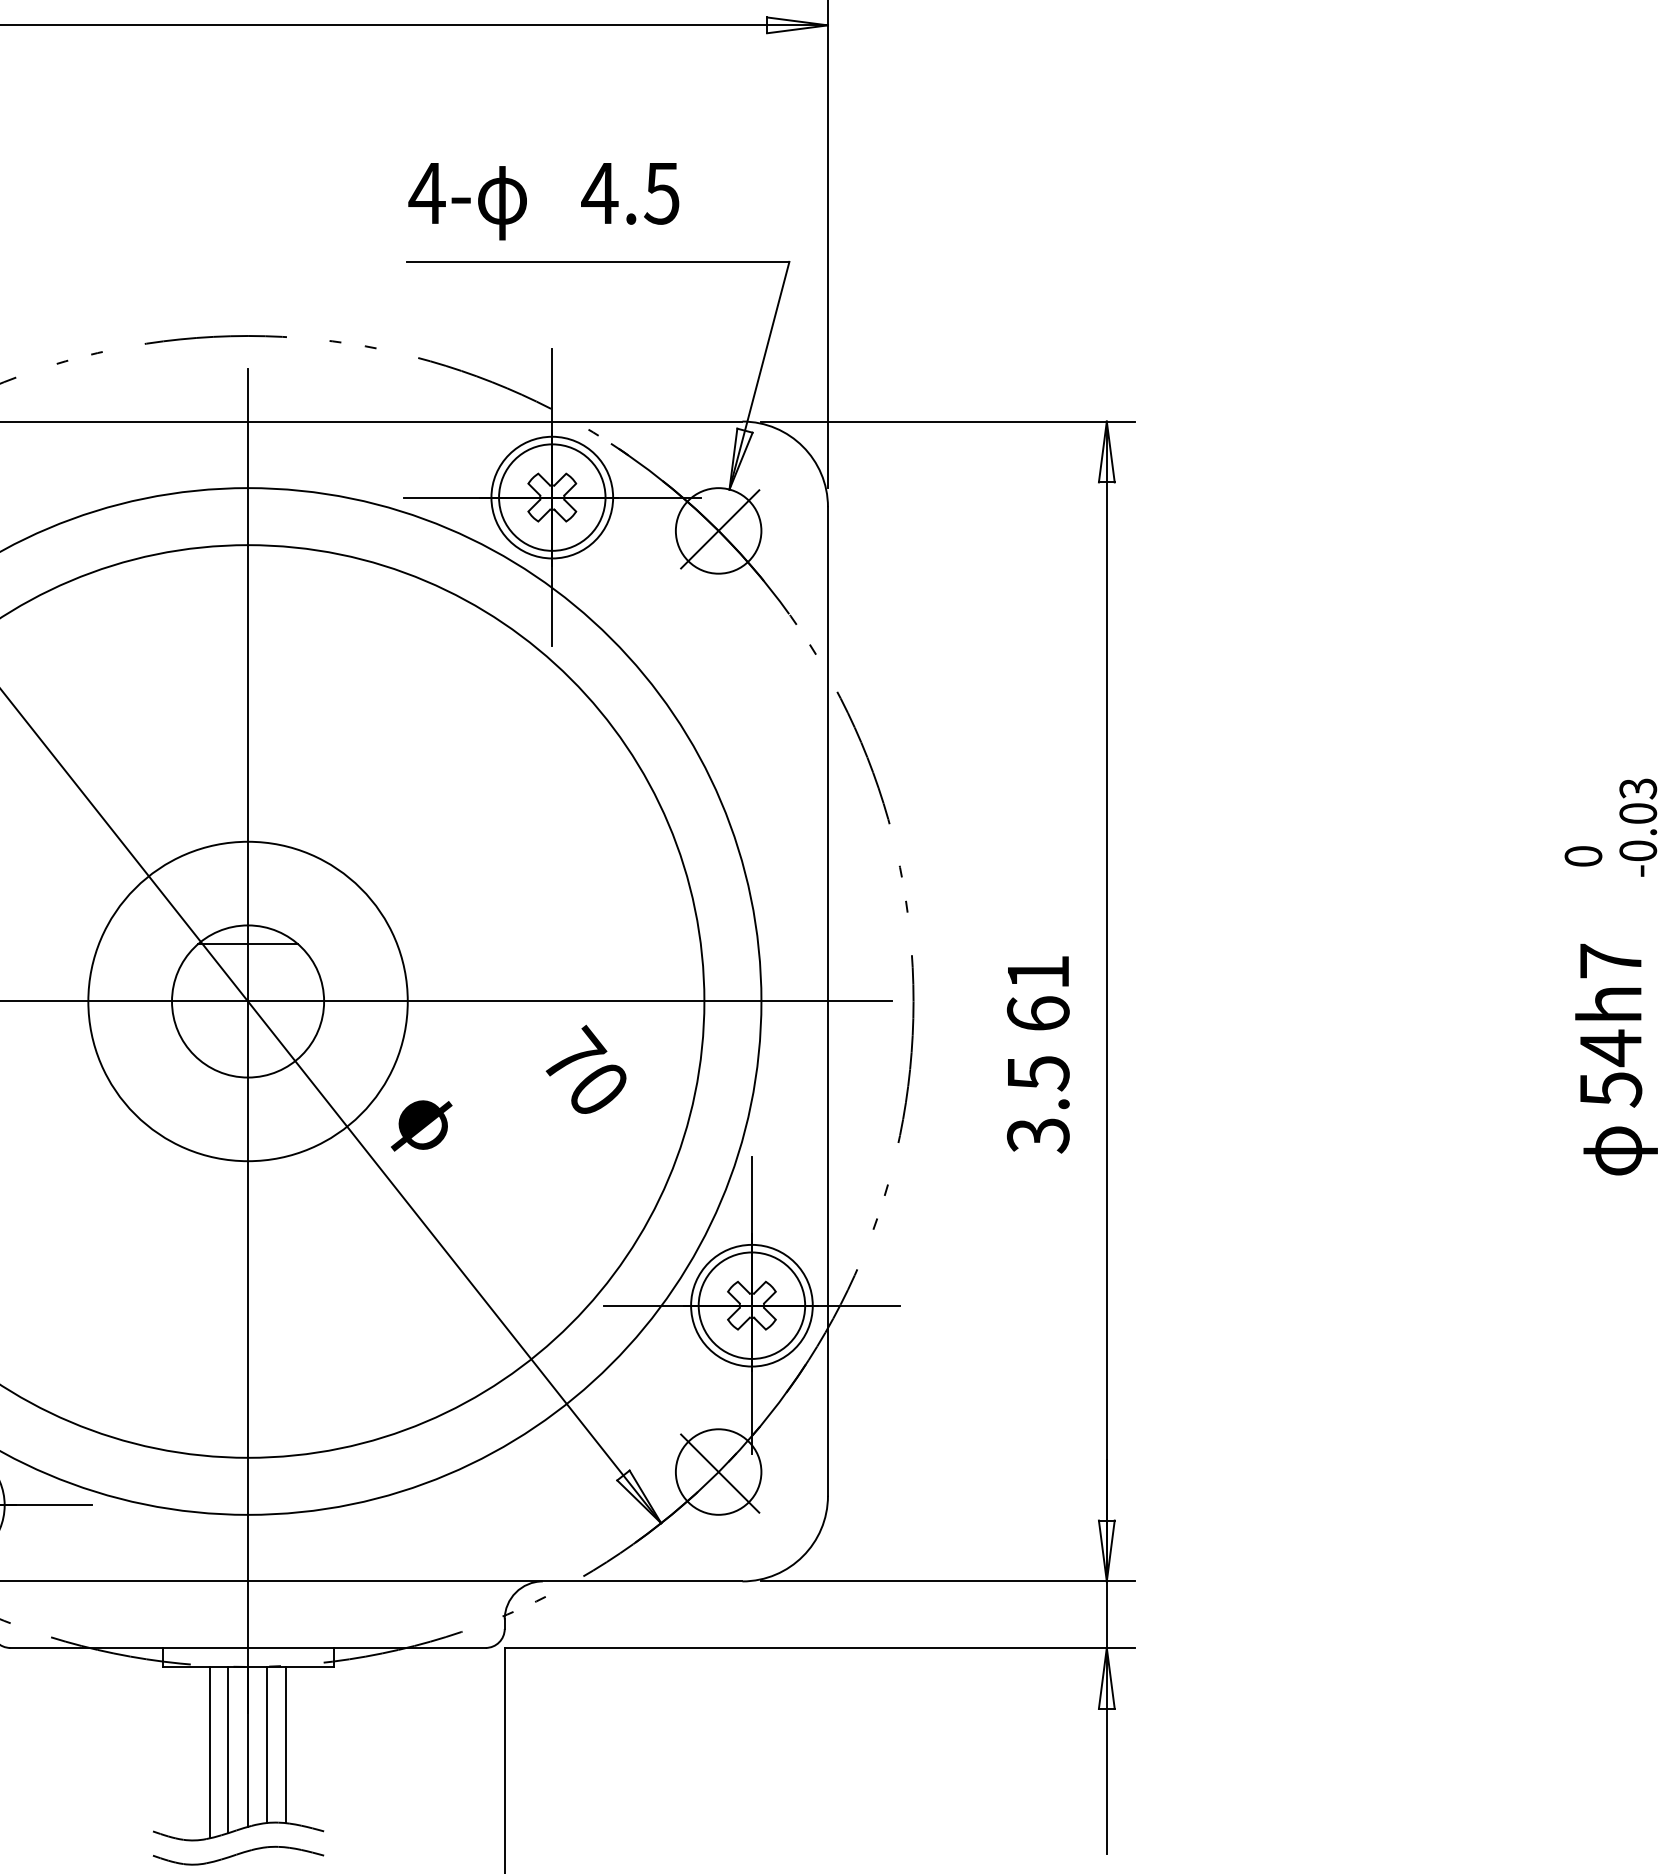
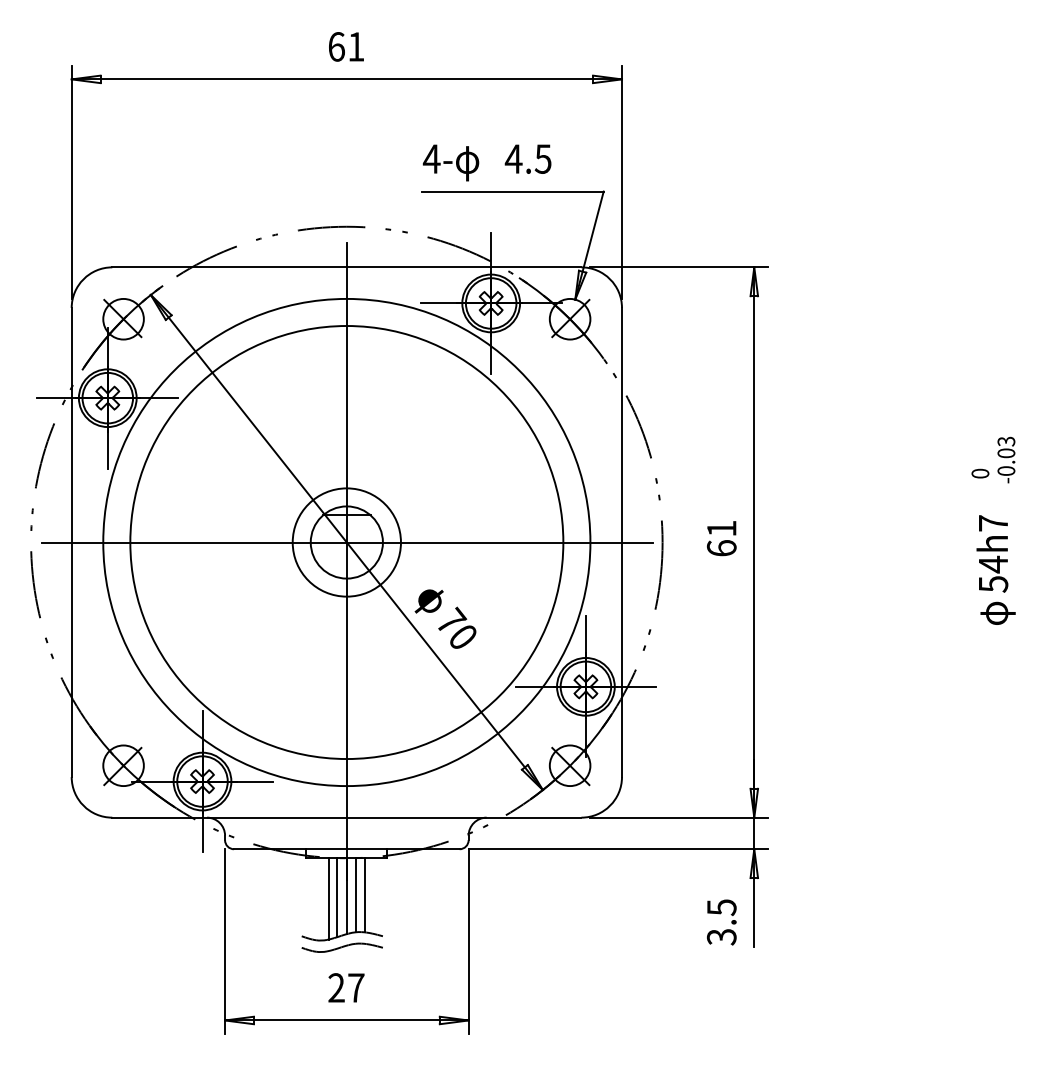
circle: (247, 1001) -> (346, 542), size x0.71
text: (586, 1068) -> (457, 627), moved
text: (1037, 1104) -> (721, 922), moved

